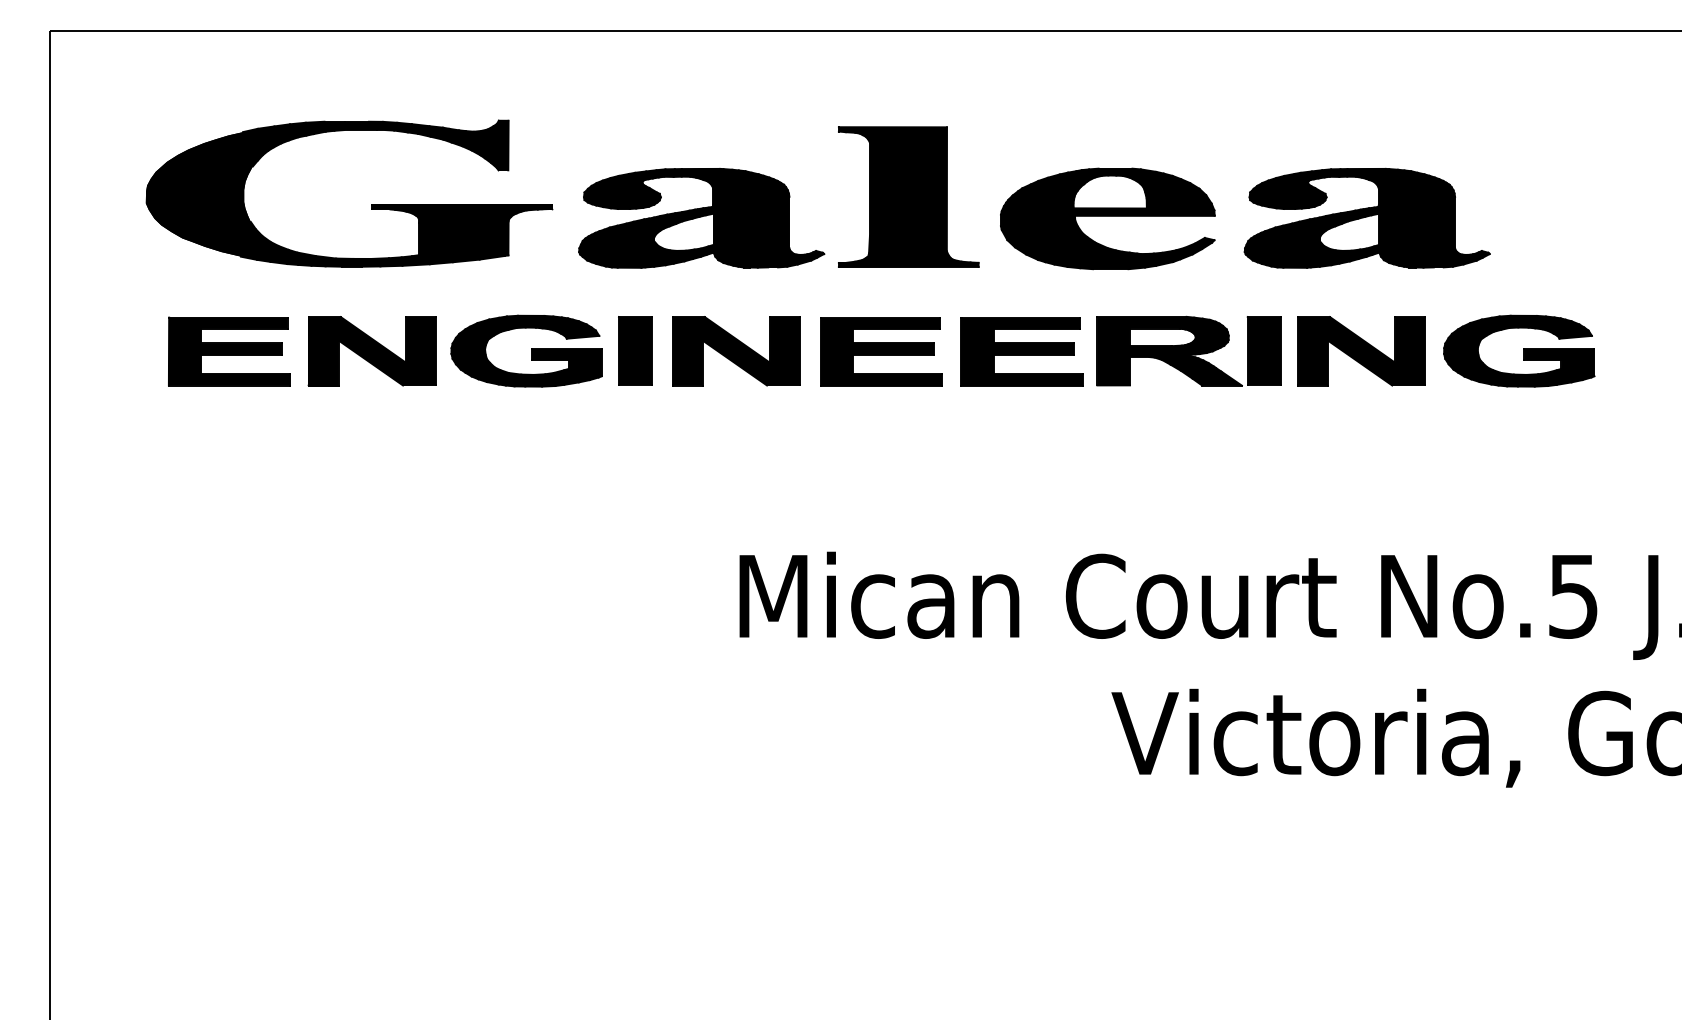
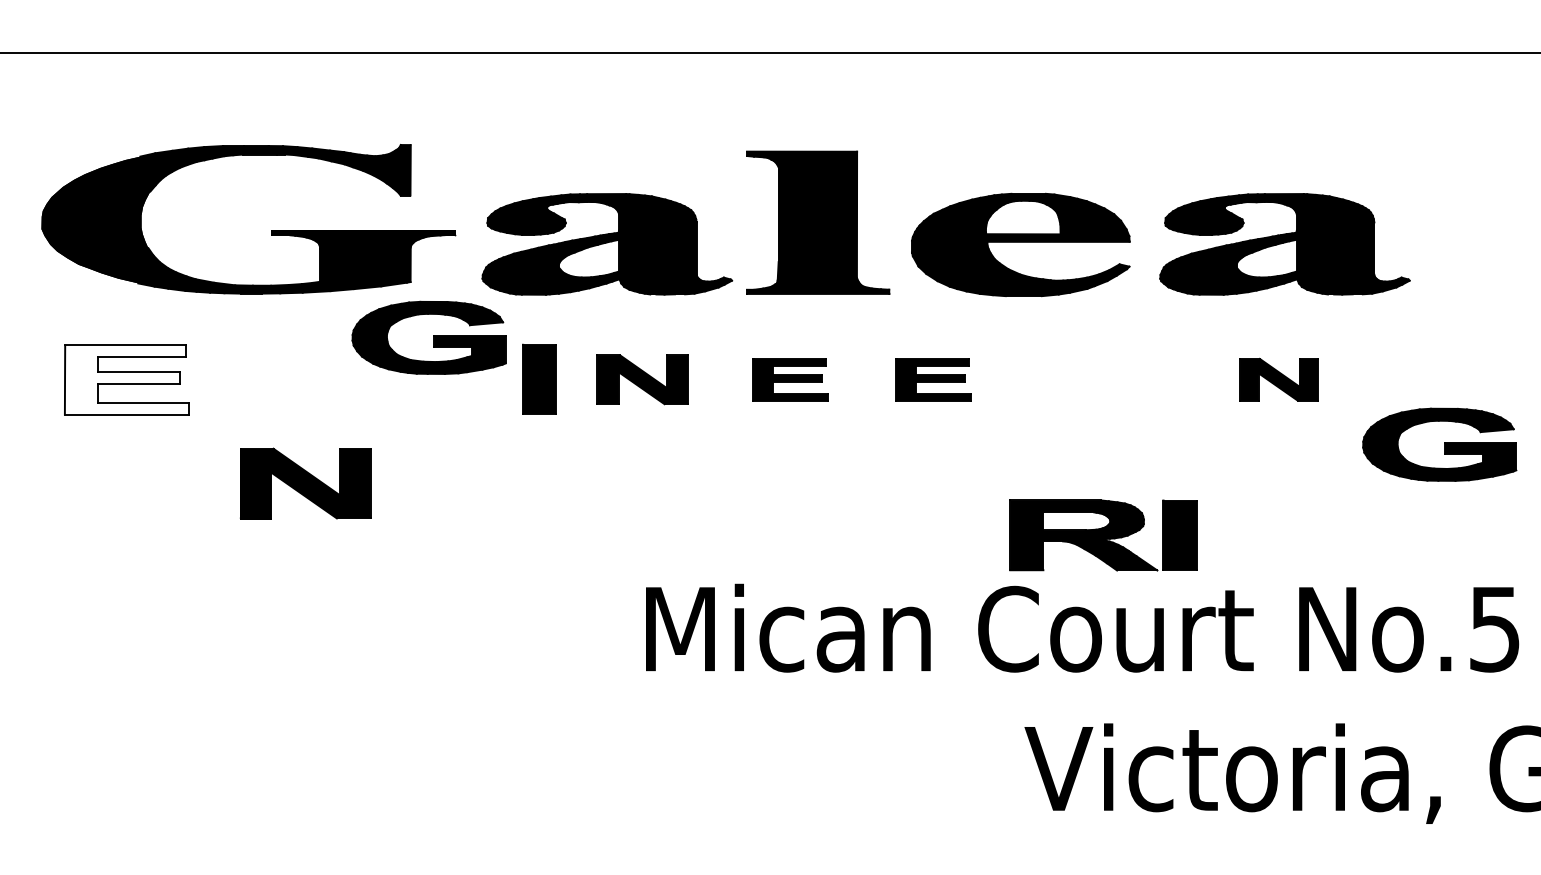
part: (526, 350) -> (428, 337), moved
part: (1188, 350) -> (1102, 534), moved
part: (1519, 350) -> (1439, 444), moved
fill: (229, 351) -> (126, 379), removed
part: (371, 351) -> (304, 483), moved
part: (736, 351) -> (642, 379), size x0.7
part: (881, 351) -> (790, 379), size x0.6
part: (1021, 351) -> (932, 379), size x0.6
part: (1361, 351) -> (1279, 379), size x0.6

